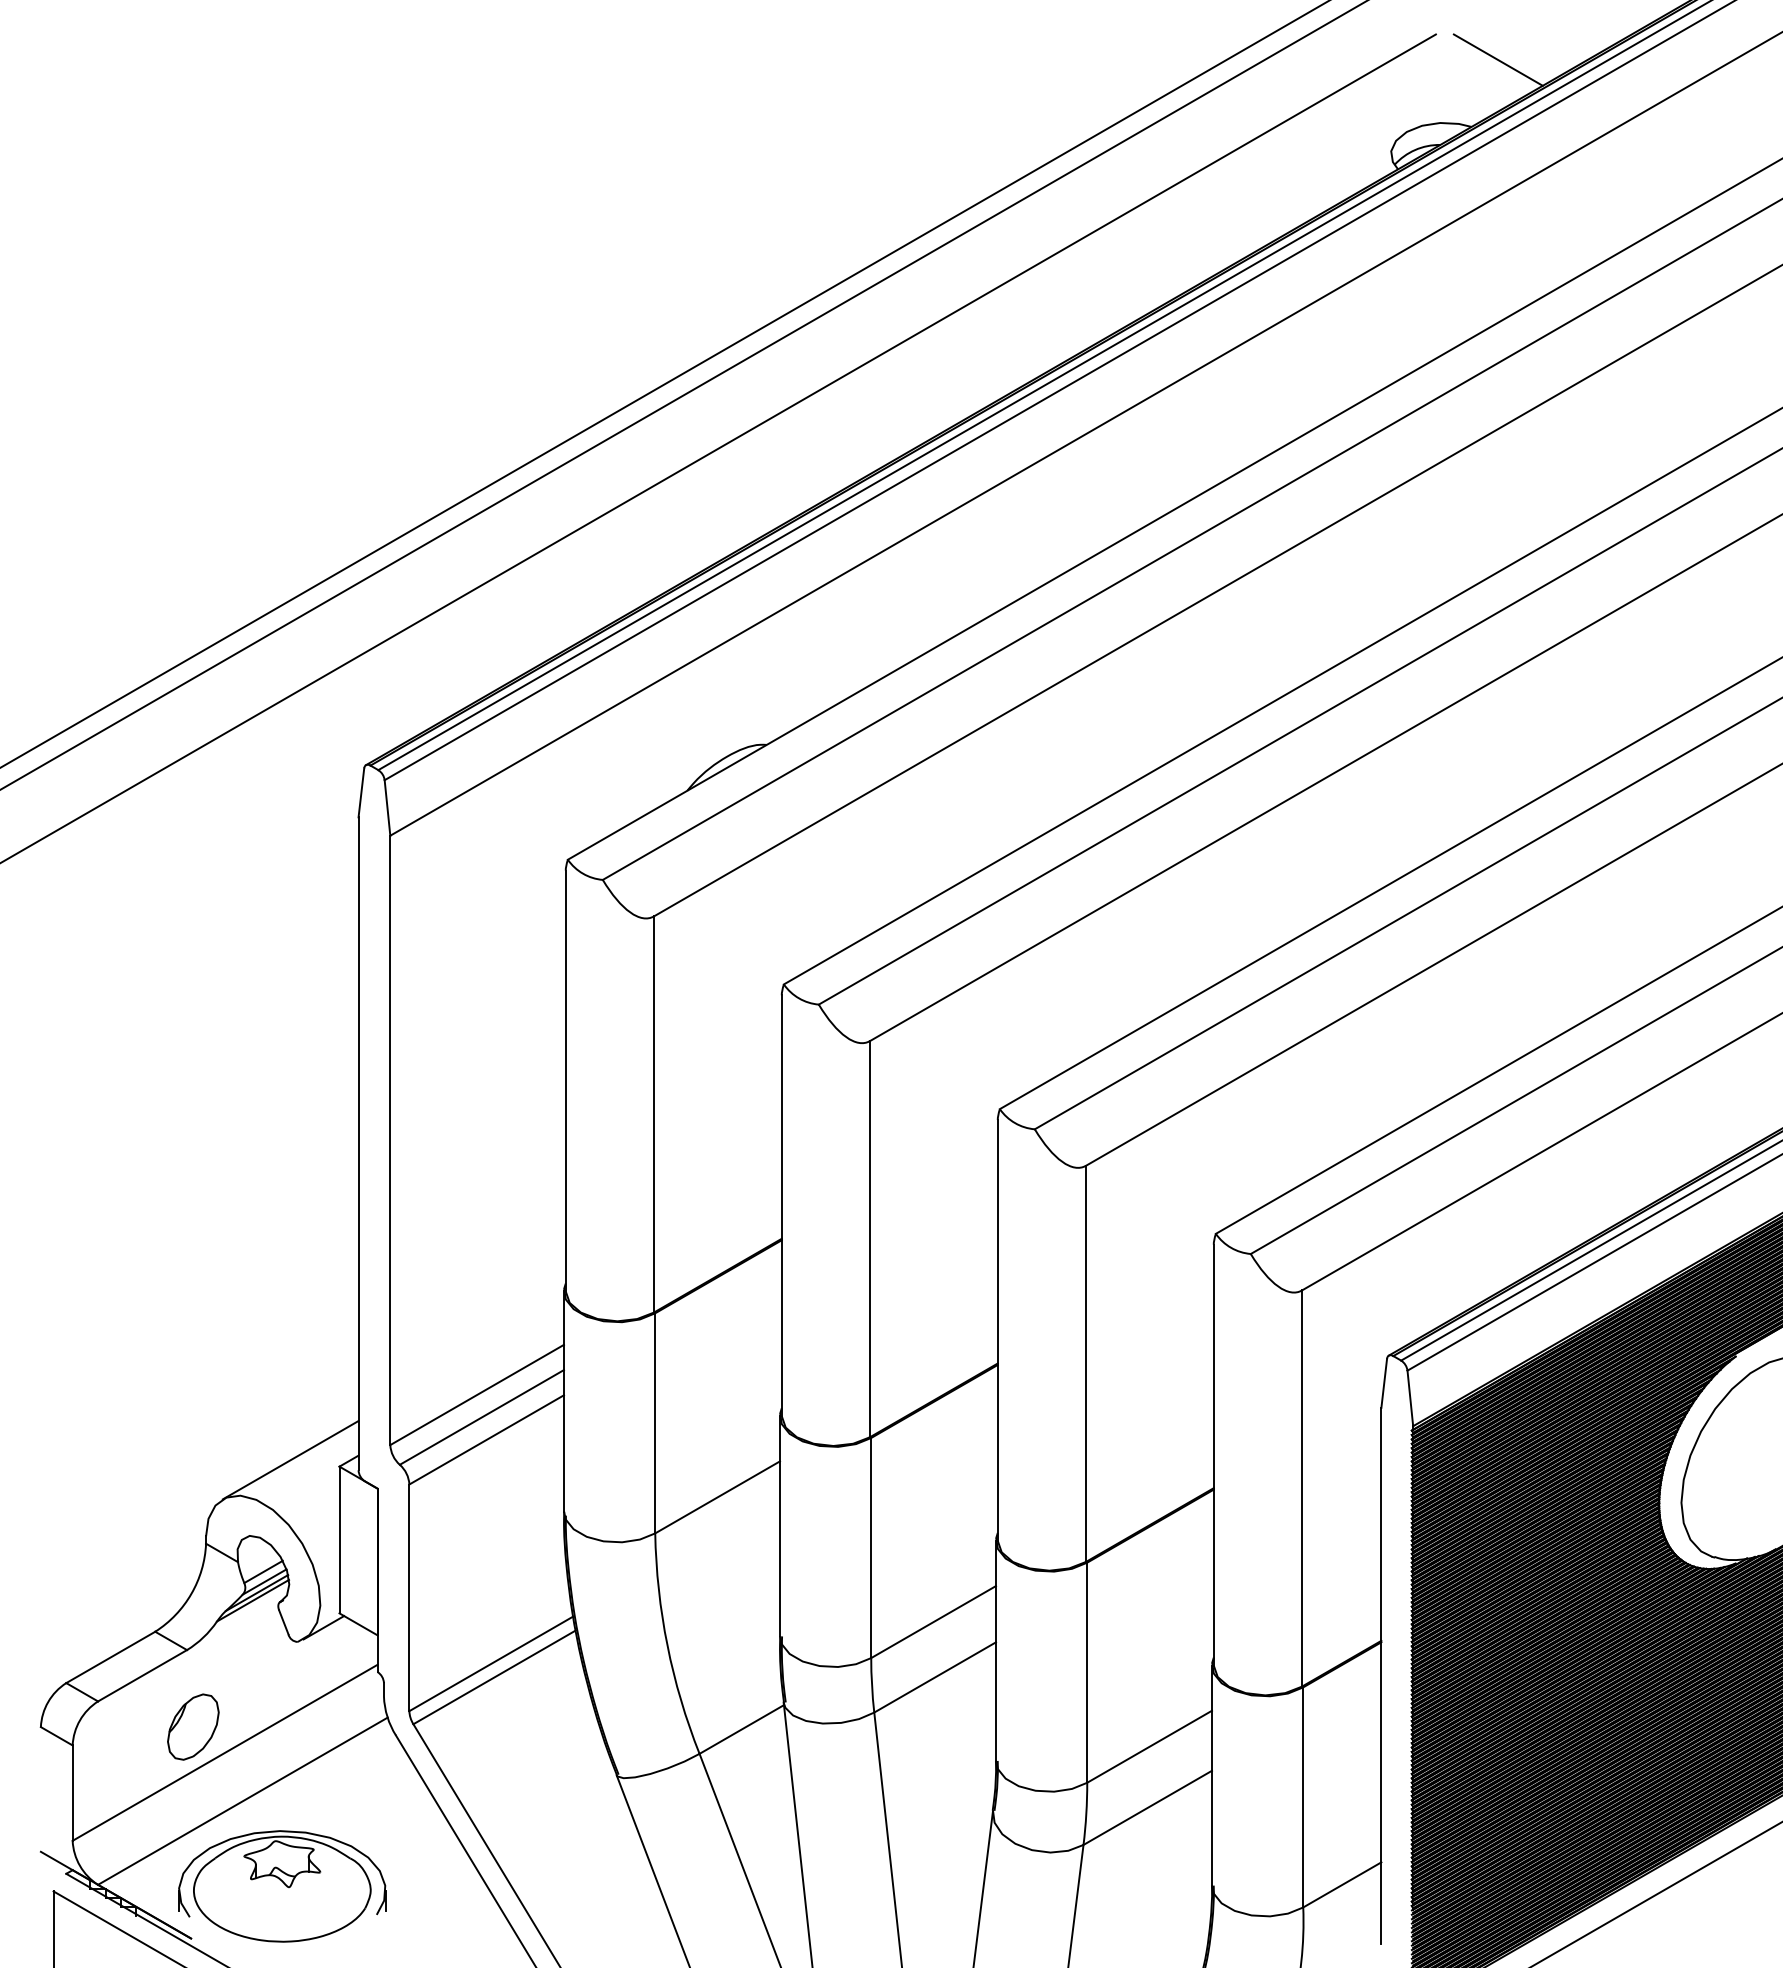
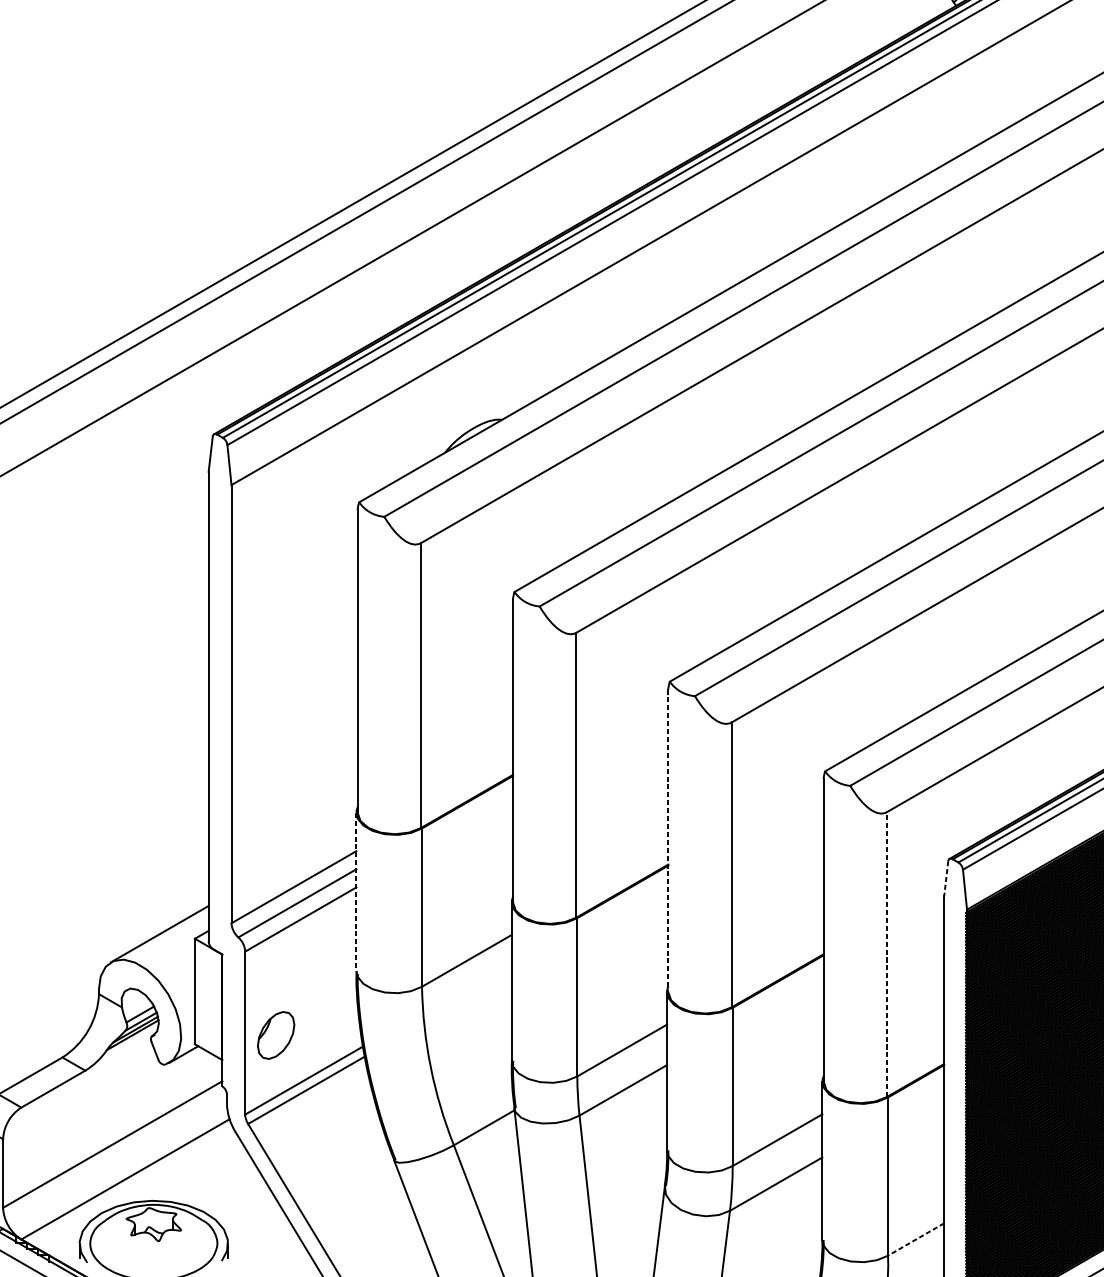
line: (997, 1330) -> (668, 840), solid -> dashed
line: (1384, 1383) -> (946, 878), solid -> dashed
line: (563, 1402) -> (356, 892), solid -> dashed
line: (1301, 1488) -> (886, 954), solid -> dashed
part: (193, 1726) -> (276, 1035), moved
line: (1341, 1885) -> (915, 1239), solid -> dashed

